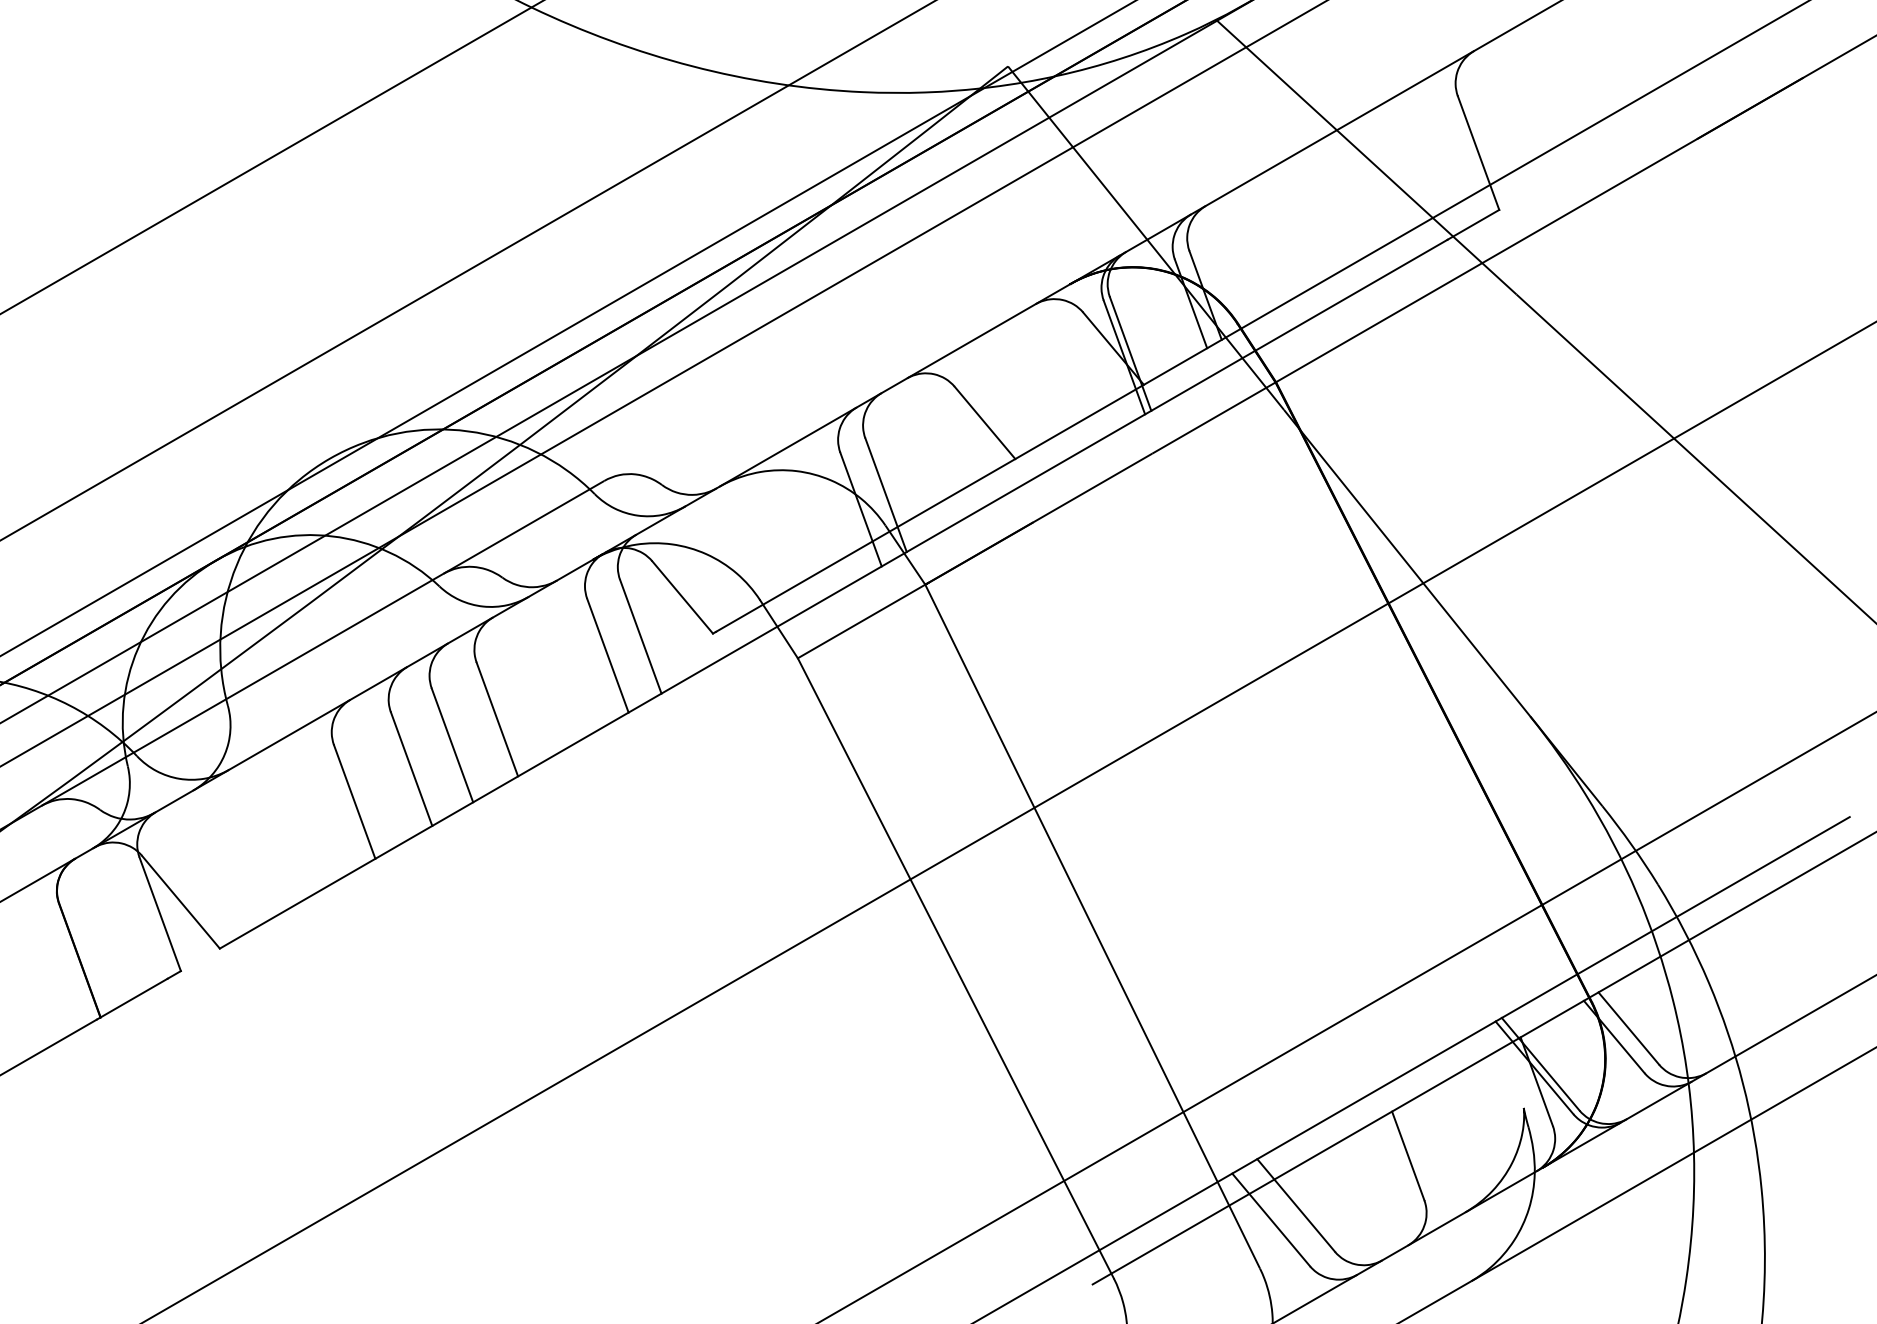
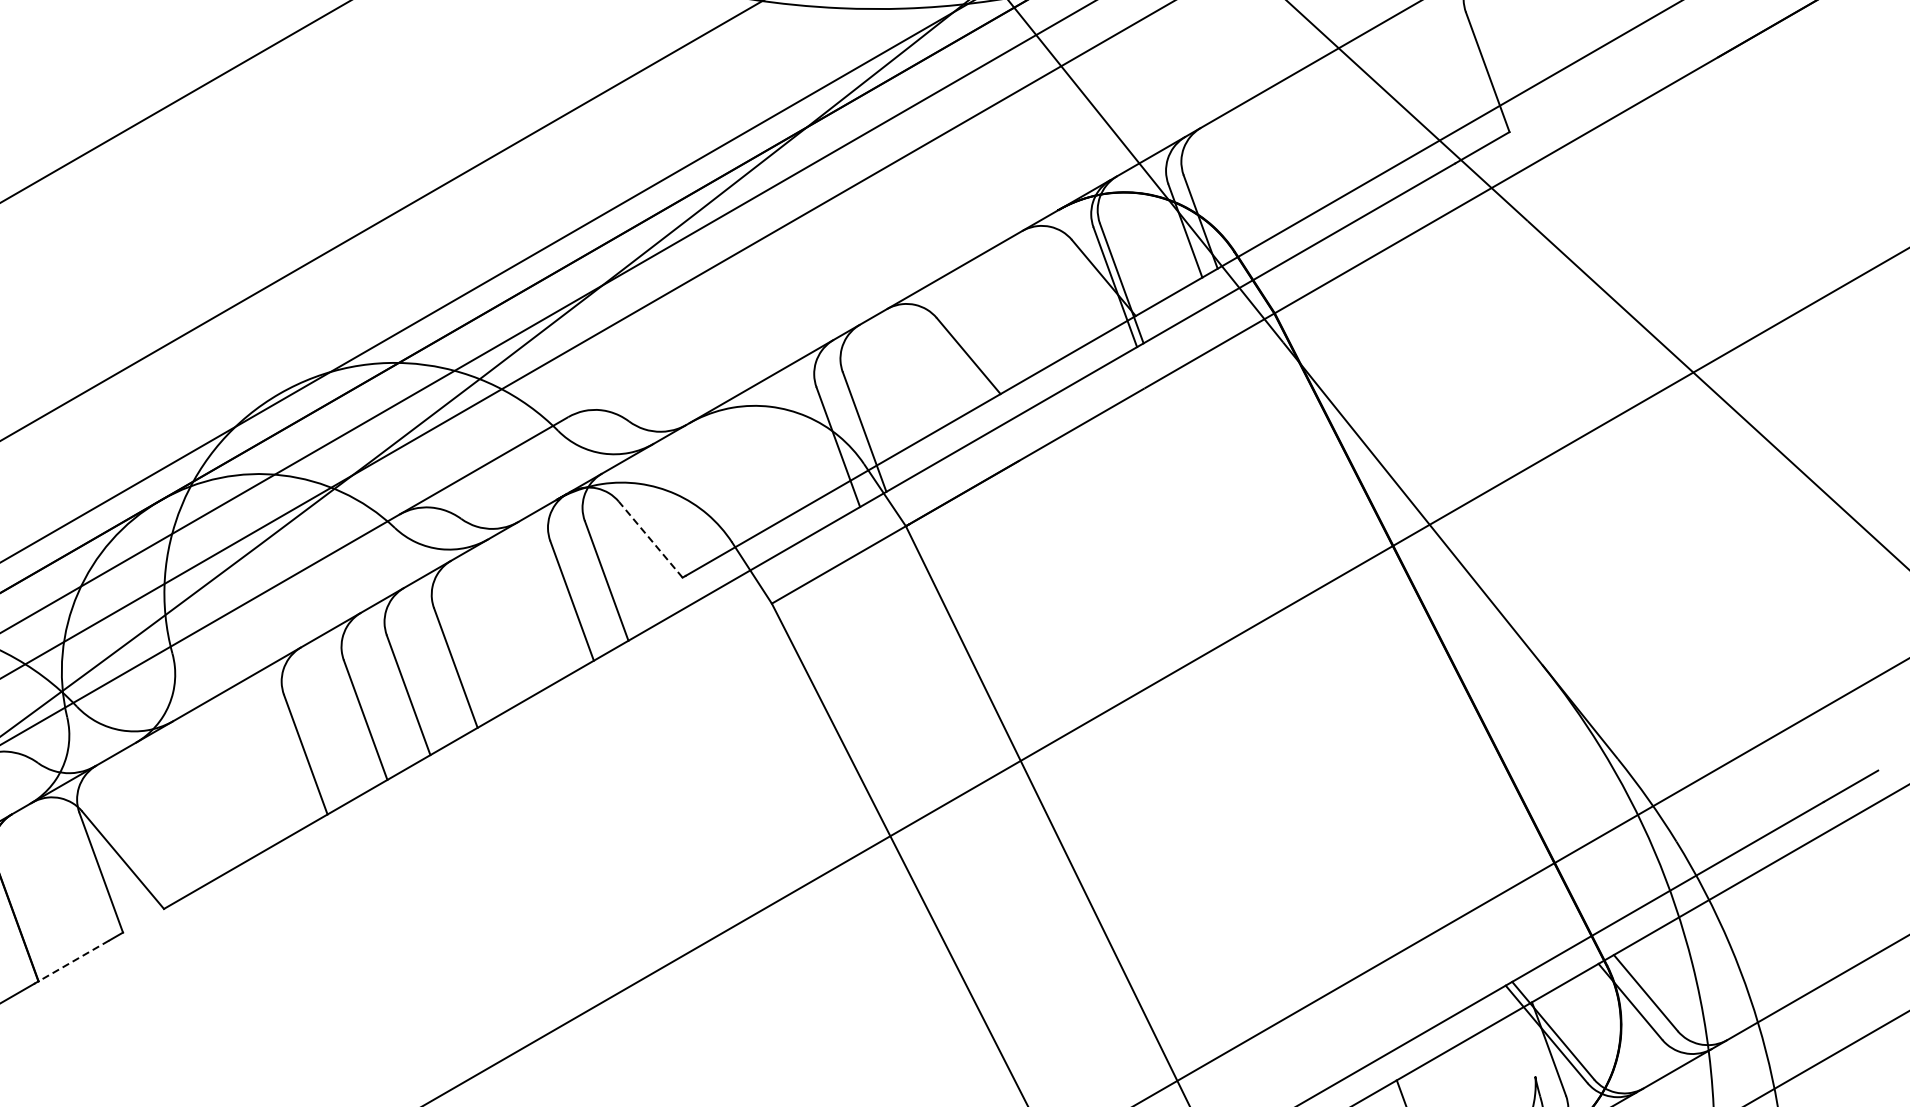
line: (682, 597) -> (650, 539), solid -> dashed
line: (134, 998) -> (74, 961), solid -> dashed

